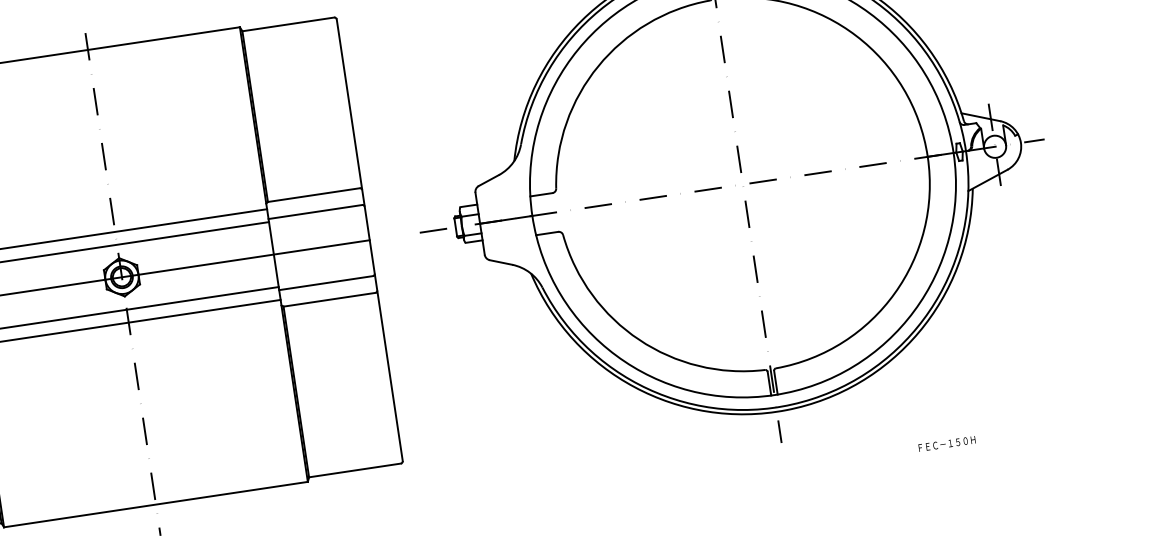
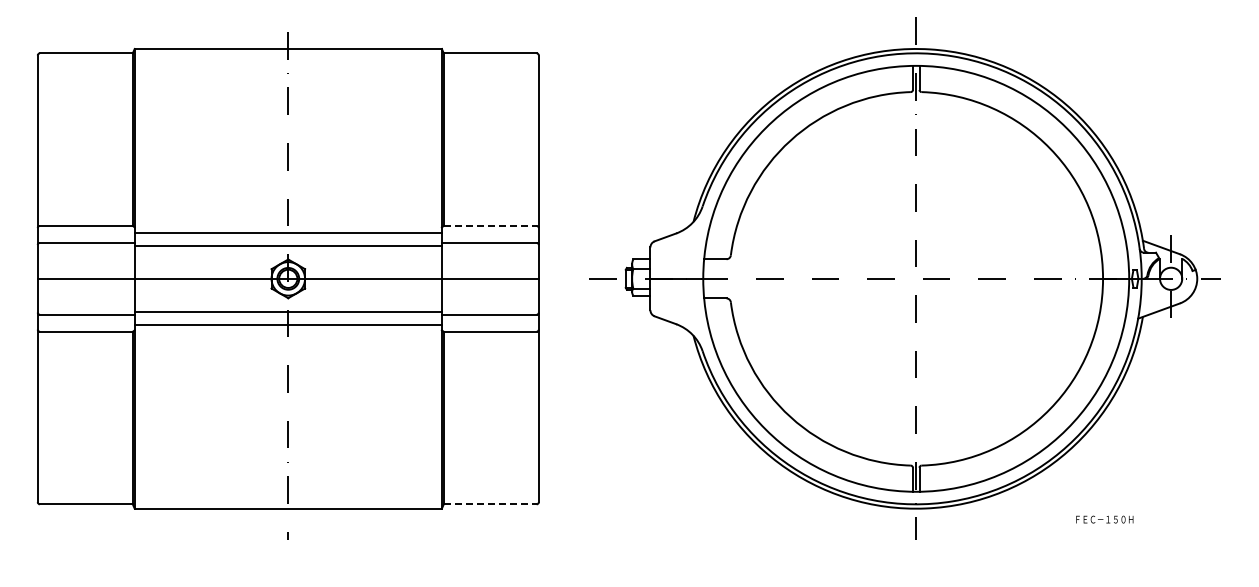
line: (314, 194) -> (490, 225), solid -> dashed
text: (946, 443) -> (1104, 519), moved
line: (355, 470) -> (490, 504), solid -> dashed

